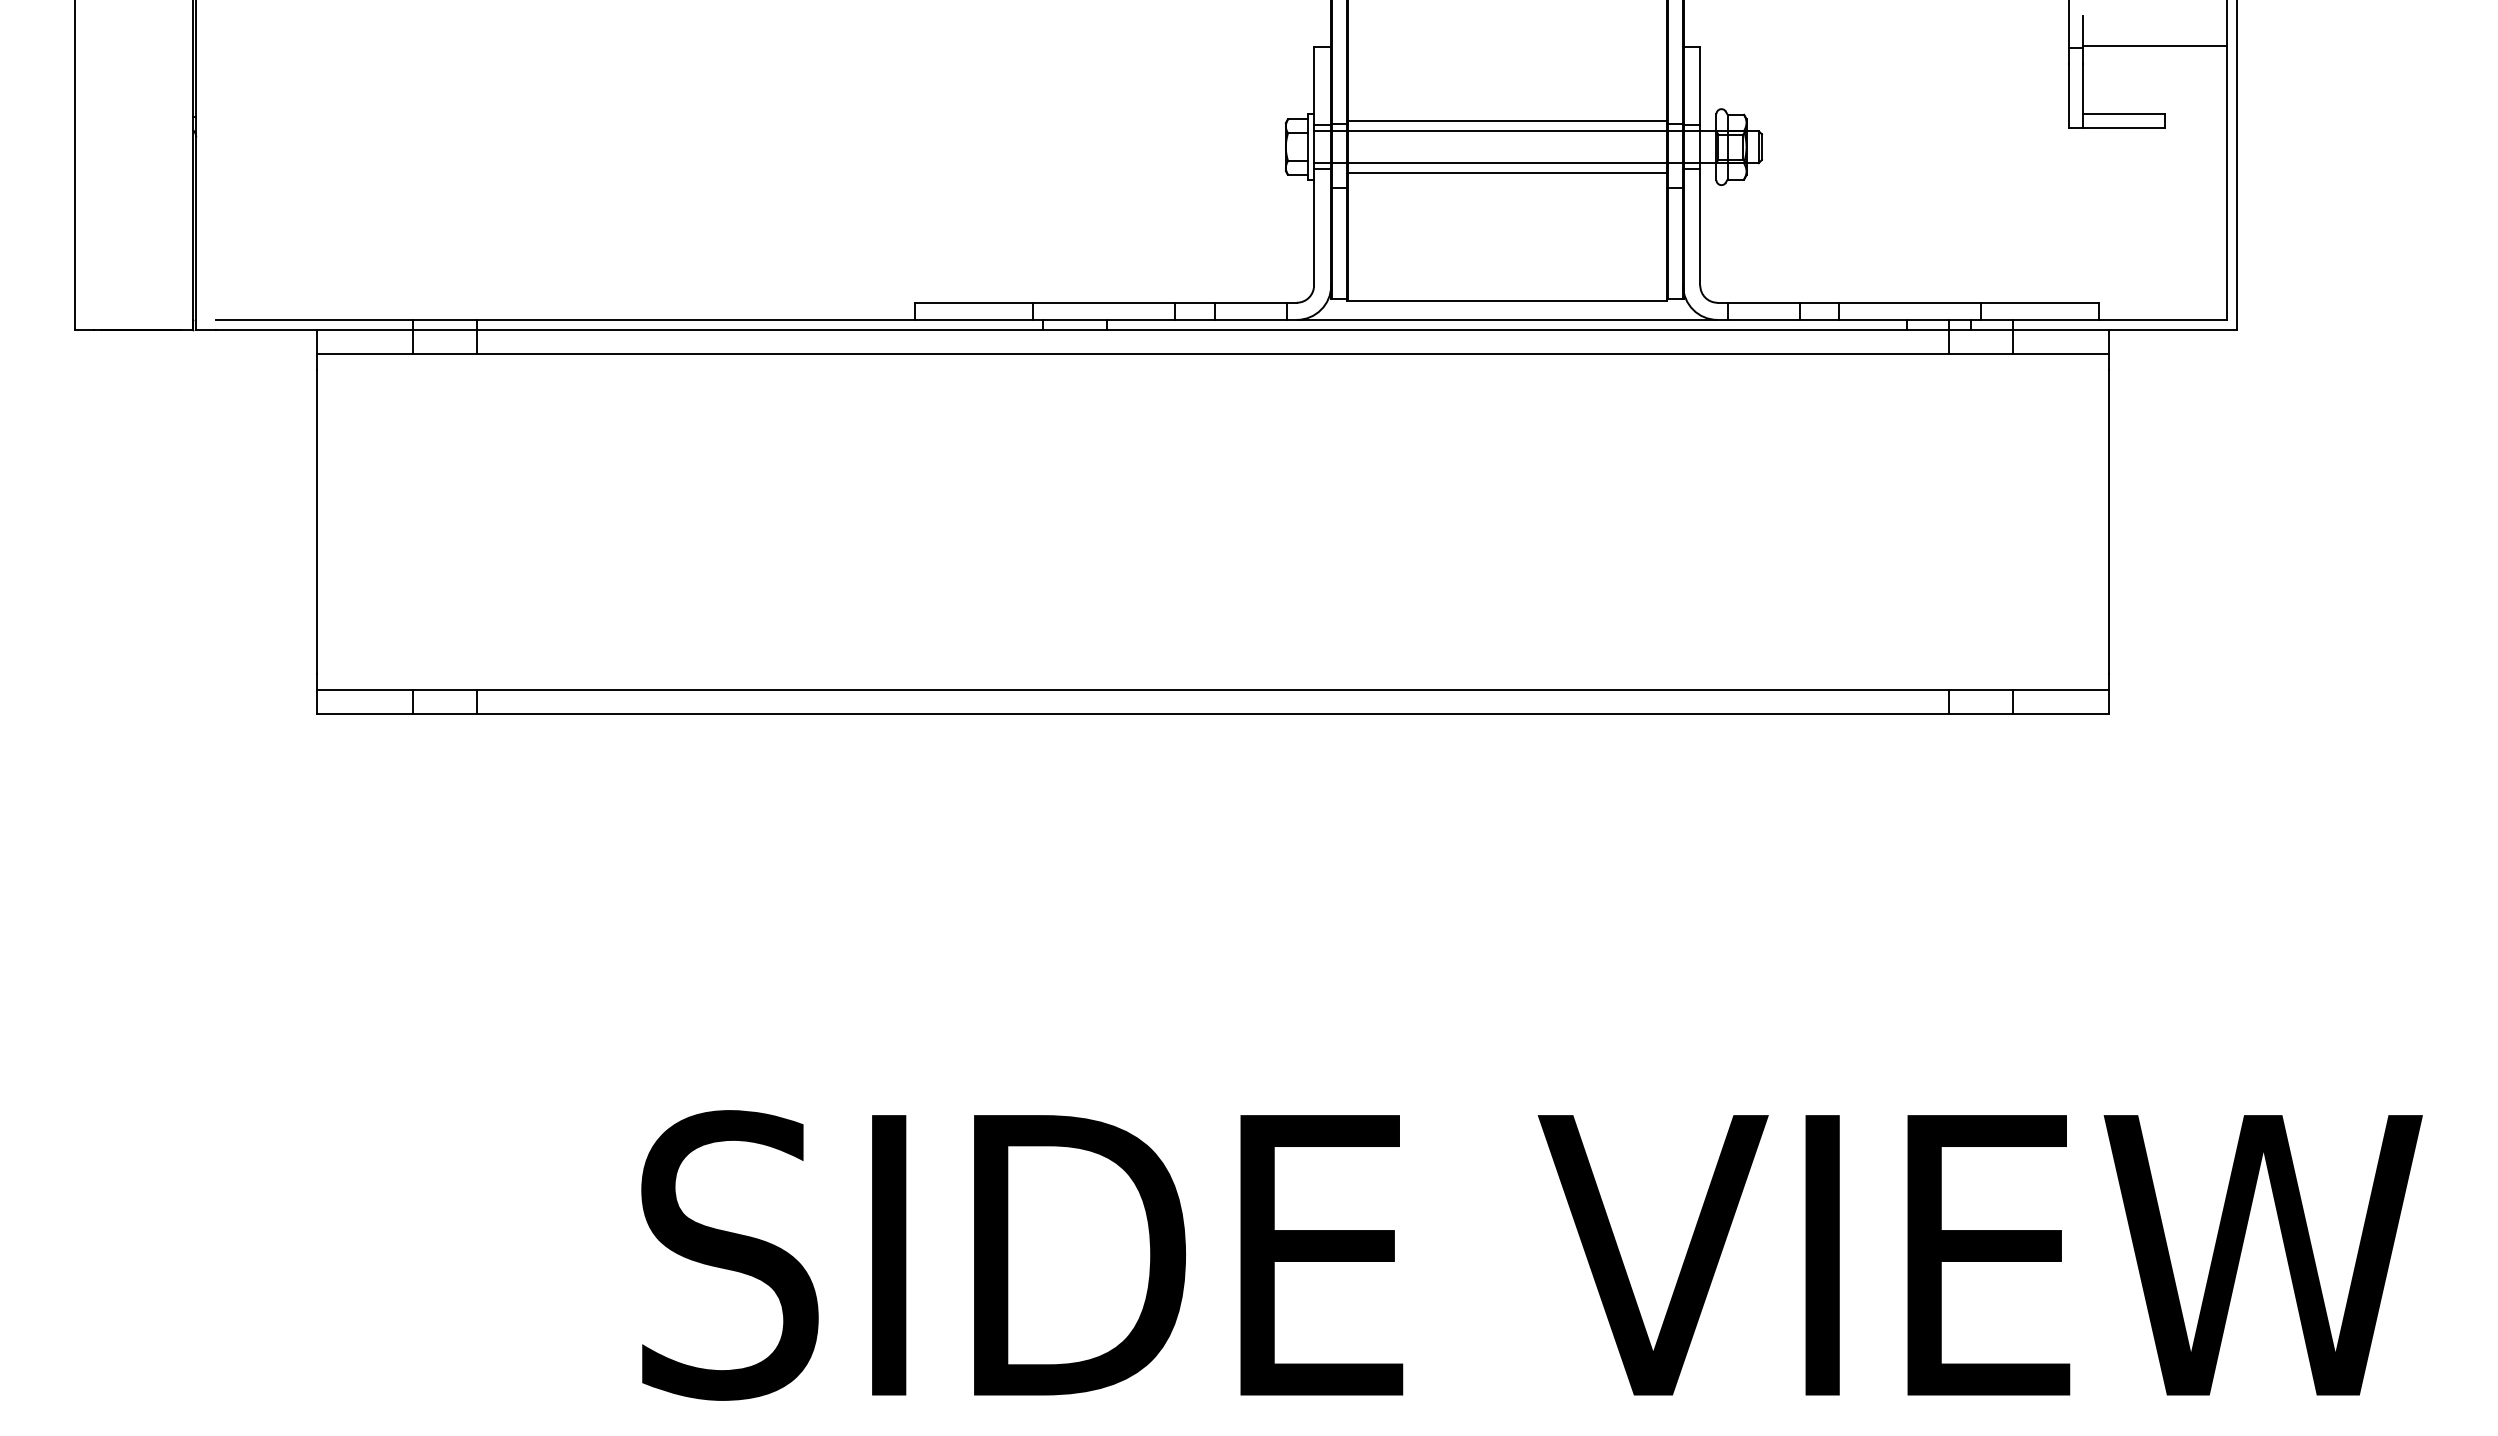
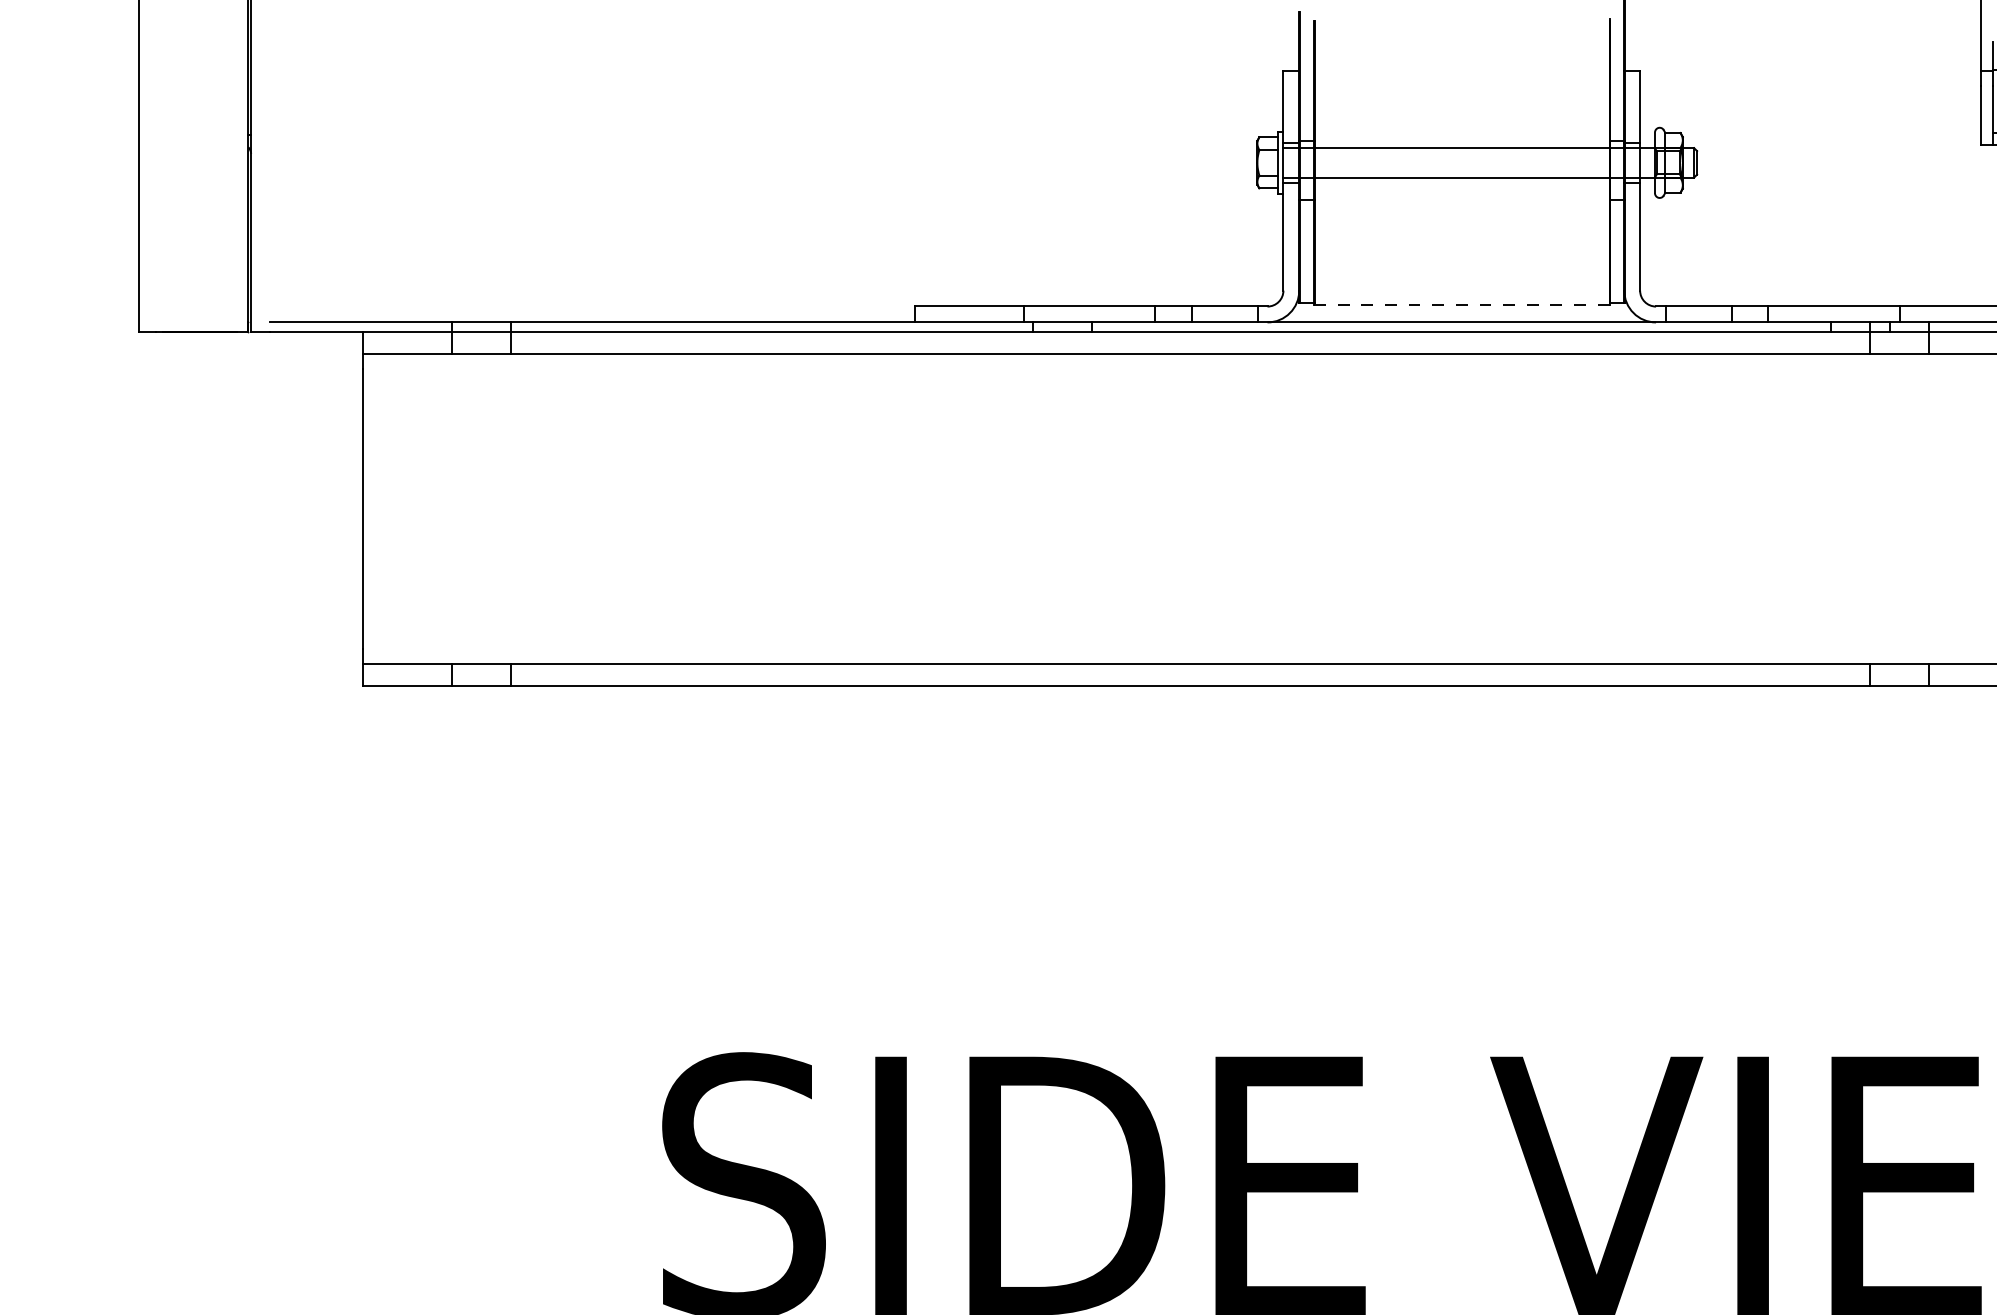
line: (1507, 121) -> (1462, 139), removed
line: (1507, 173) -> (1462, 187), removed
line: (1507, 300) -> (1462, 304), solid -> dashed

